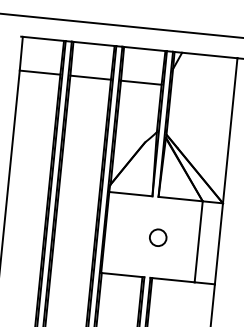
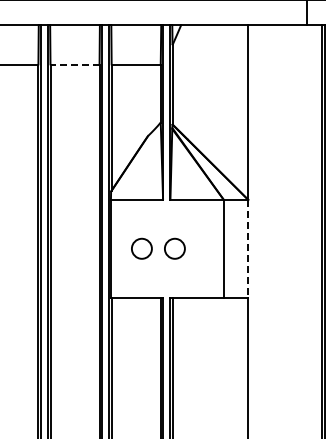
line: (91, 77) -> (75, 65), solid -> dashed
circle: (130, 234) -> (141, 248), added
line: (219, 243) -> (248, 248), solid -> dashed

